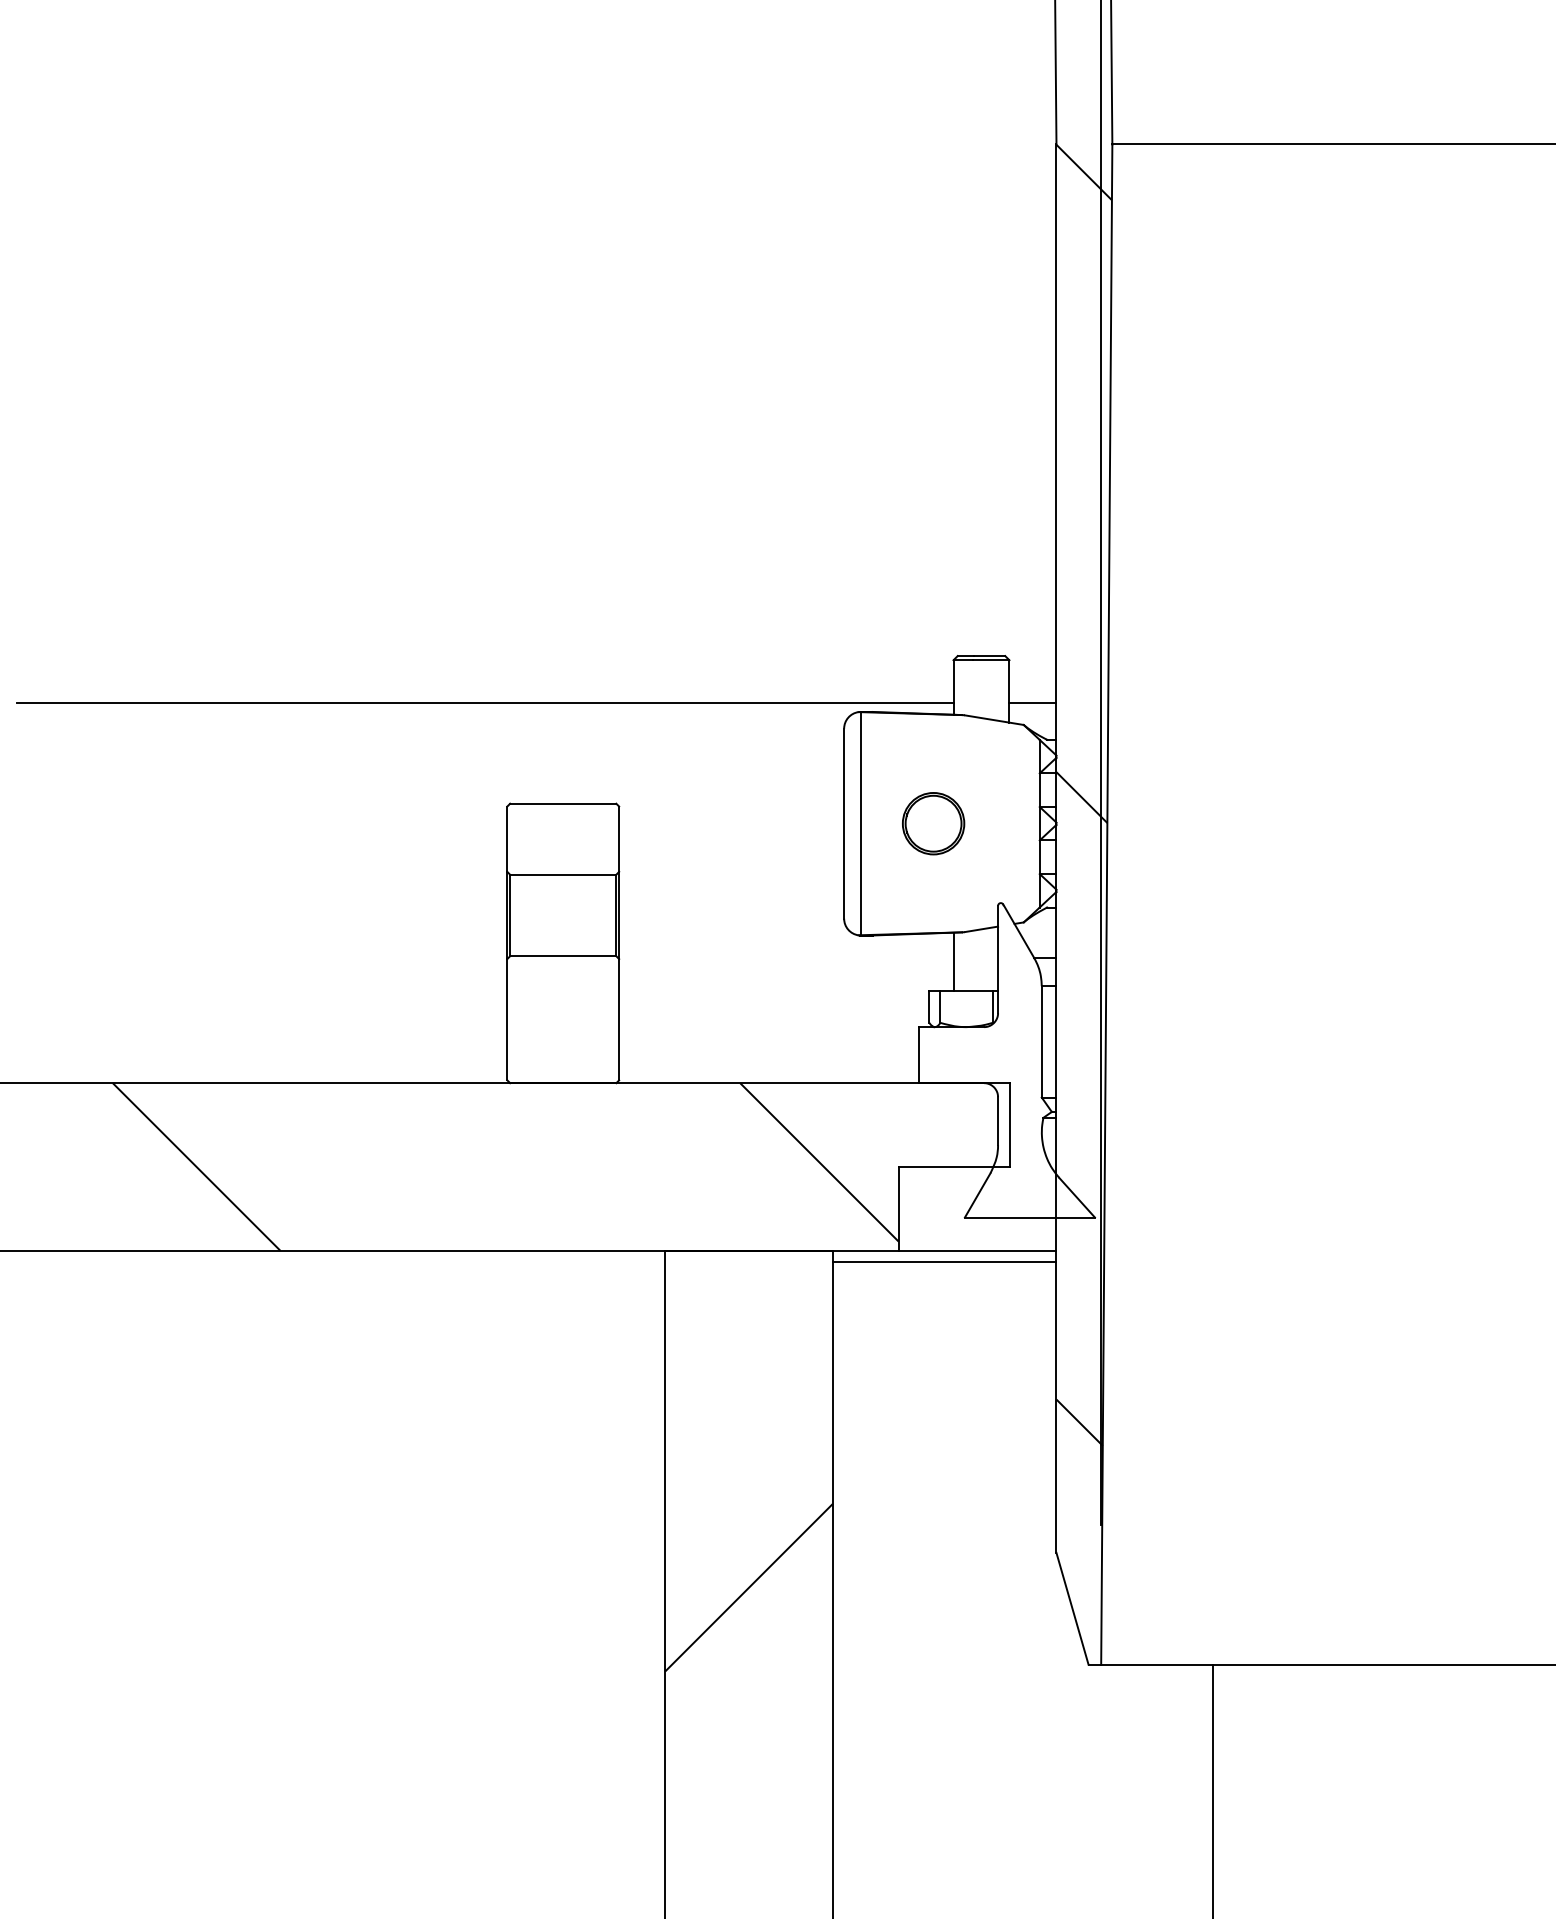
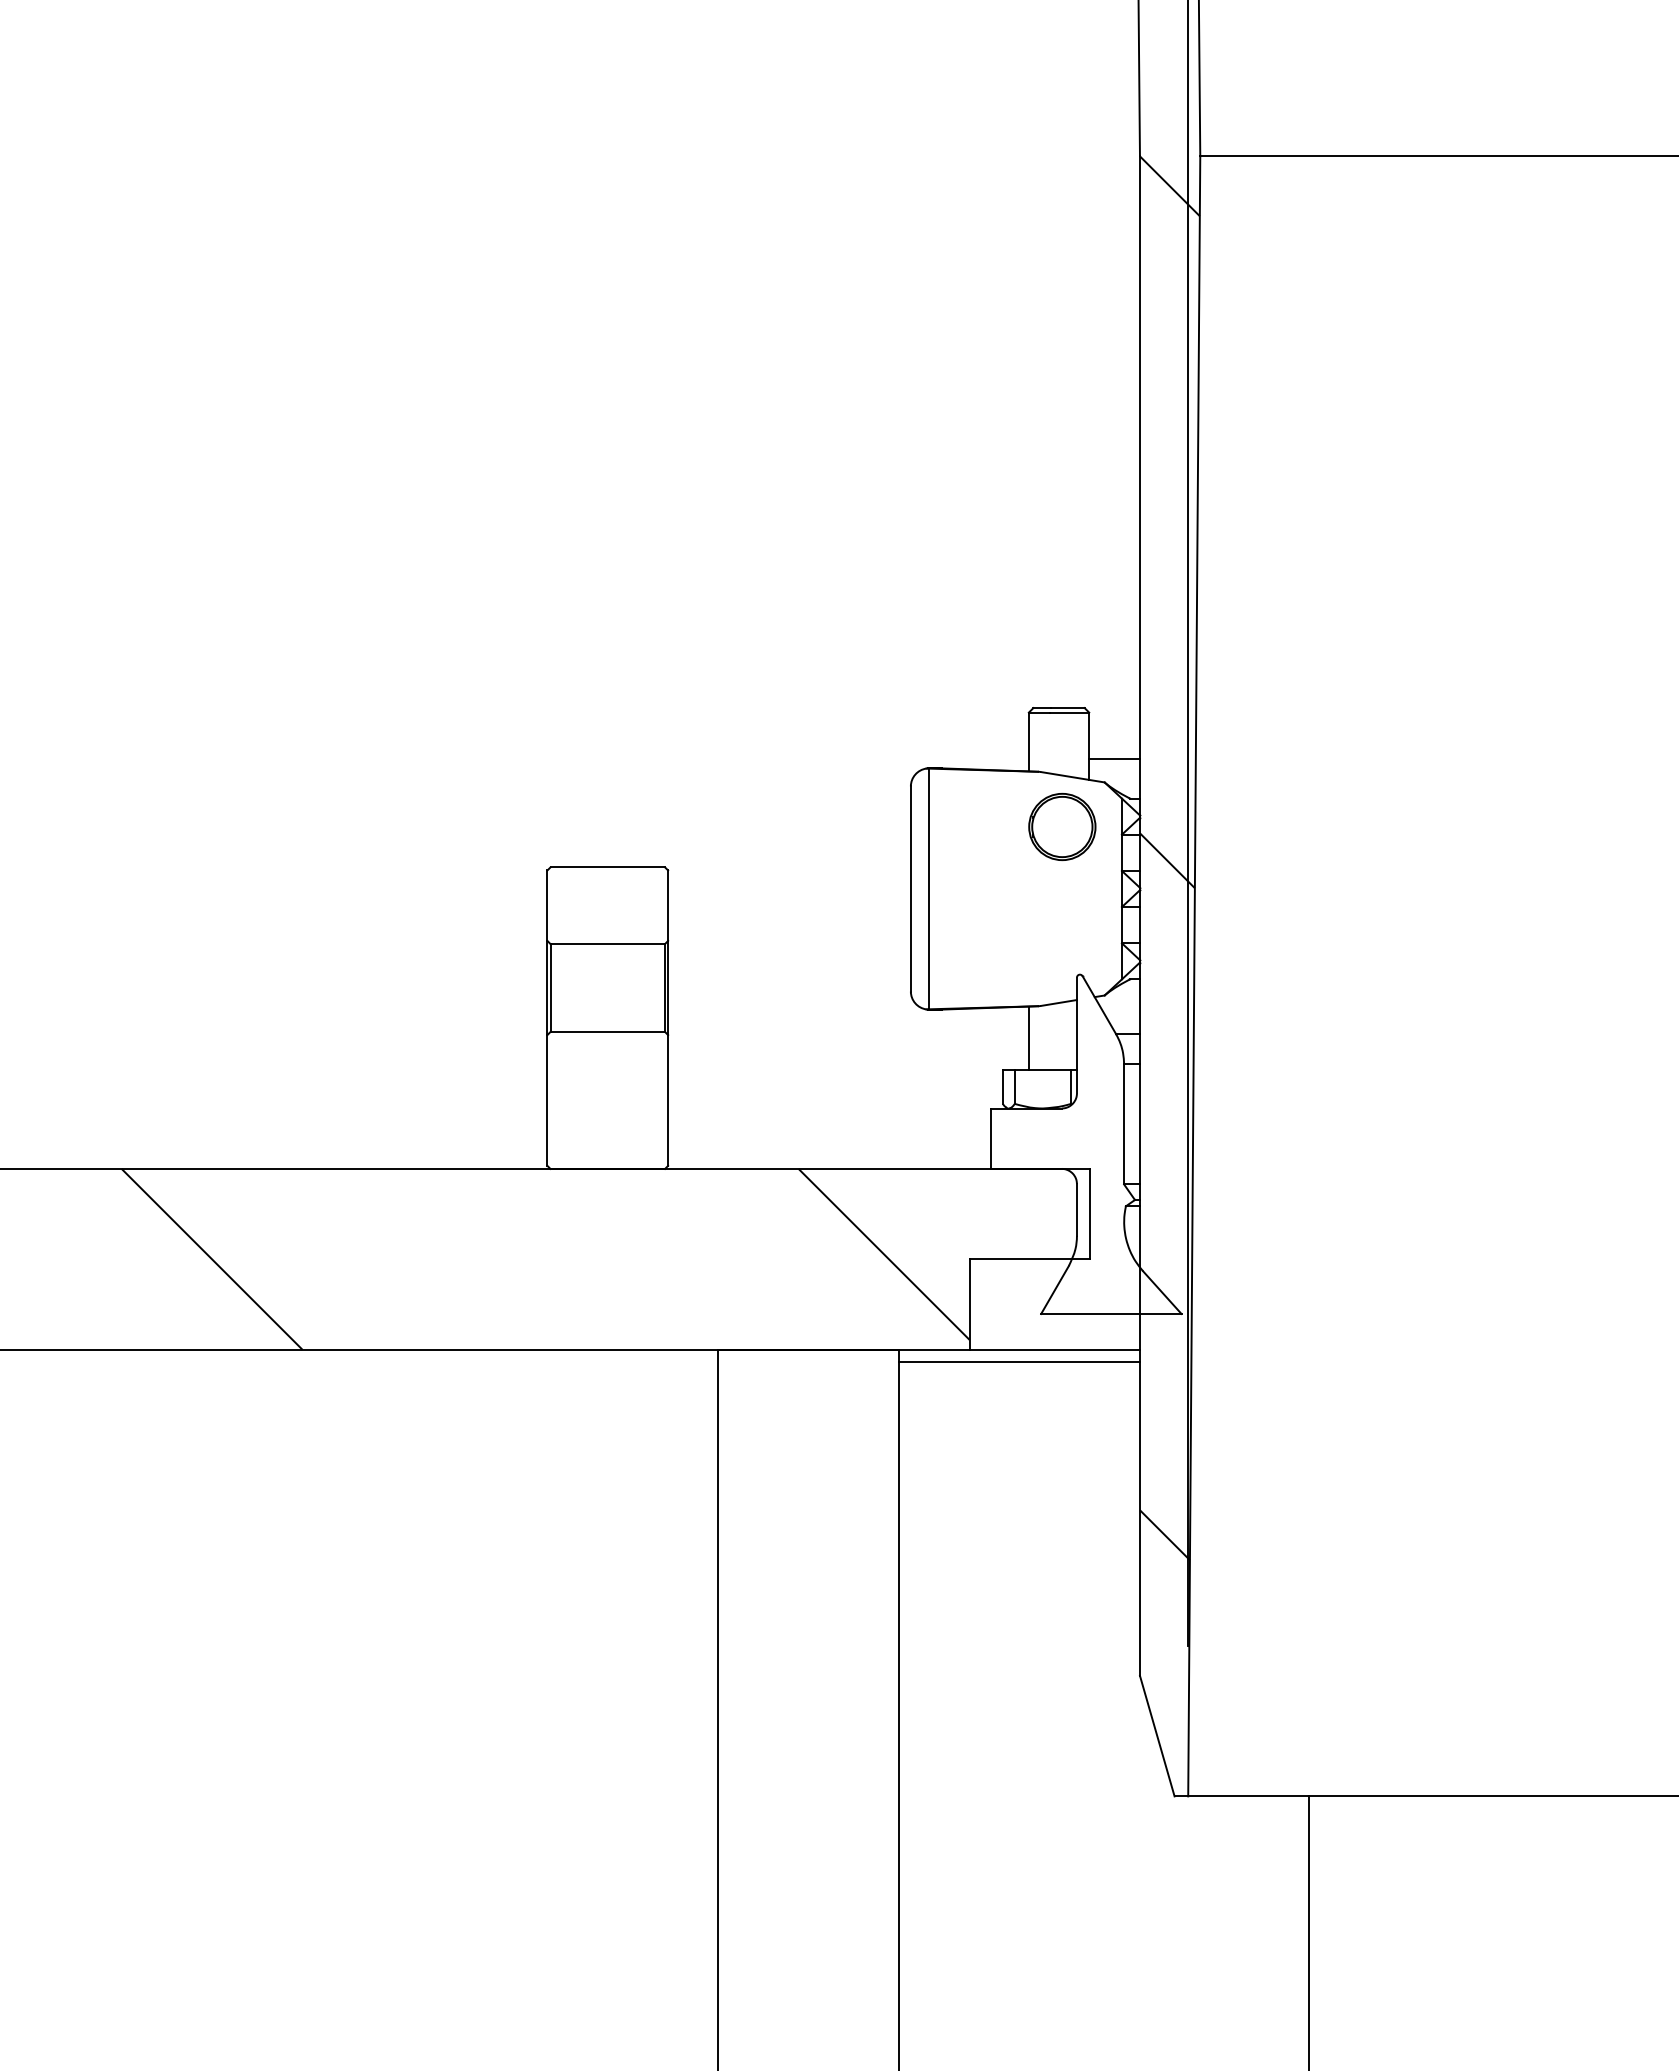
line: (485, 702) -> (523, 758), removed
part: (933, 823) -> (1062, 826), moved
hatch: (748, 1586) -> (807, 1712), removed

